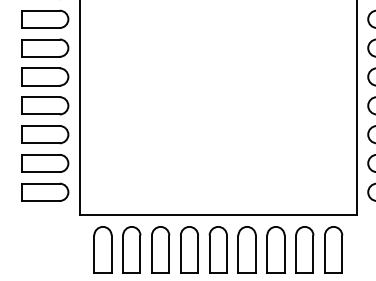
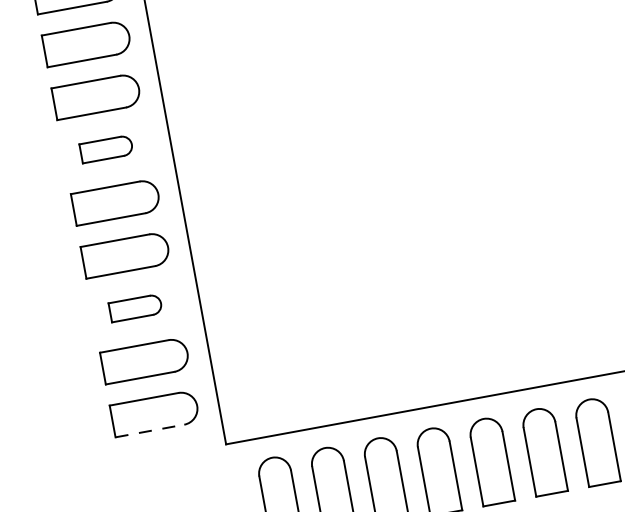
part: (45, 47) -> (106, 148), size x0.6
part: (45, 134) -> (135, 307), size x0.6
line: (41, 200) -> (150, 429), solid -> dashed

